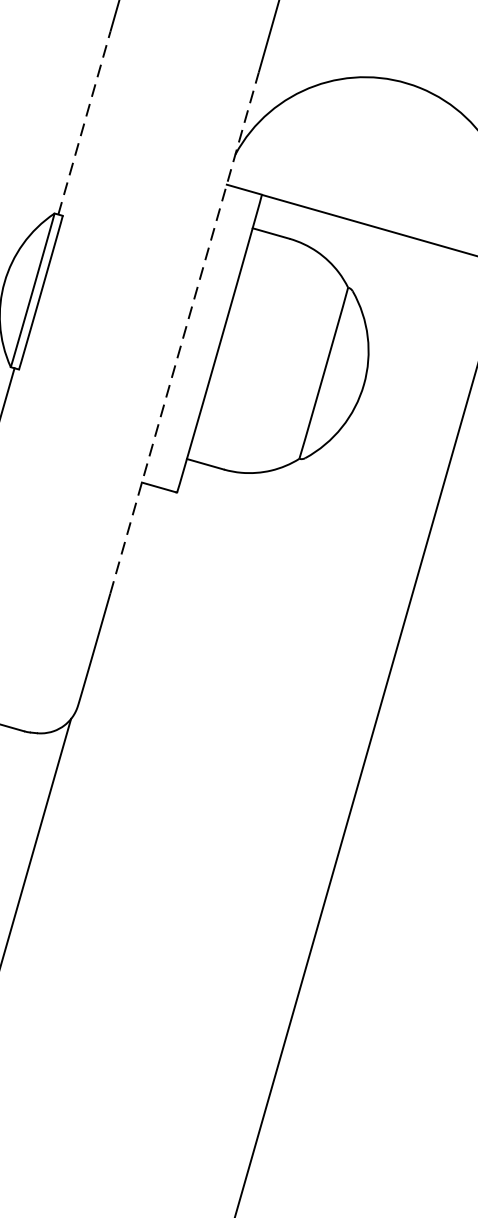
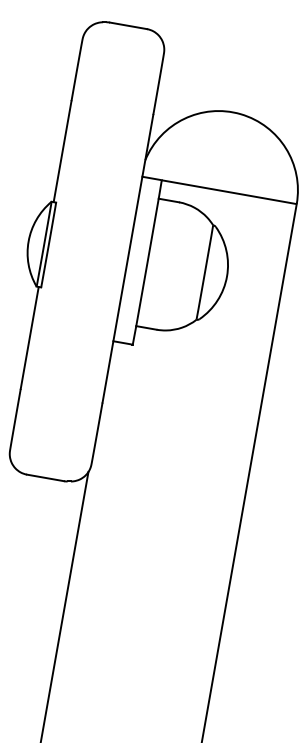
line: (84, 122) -> (62, 151), dashed -> solid
line: (185, 332) -> (128, 258), dashed -> solid

